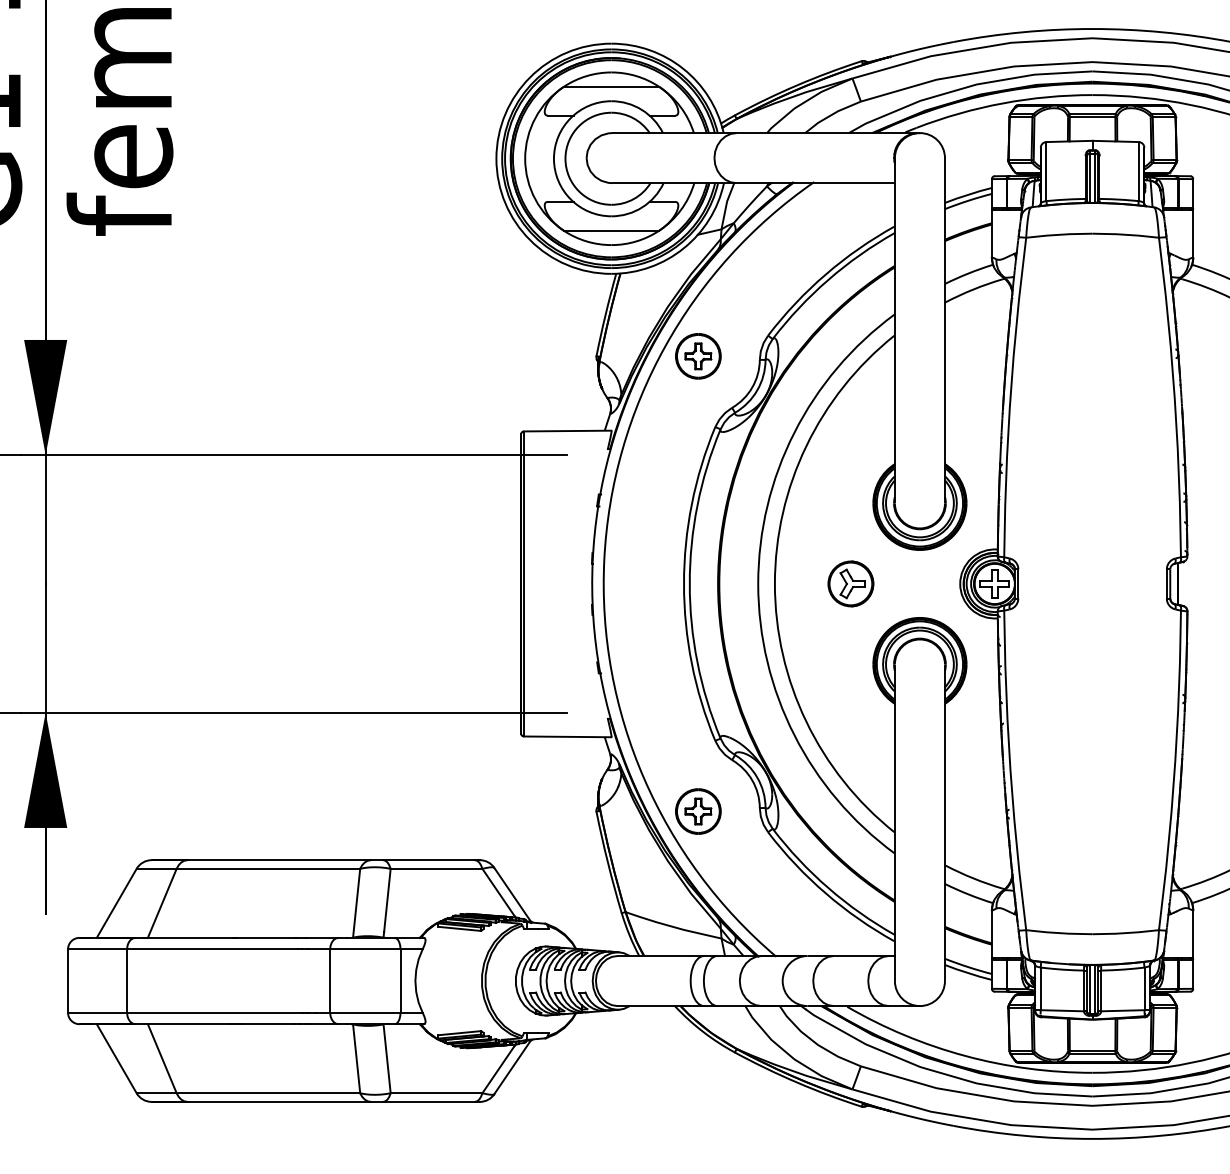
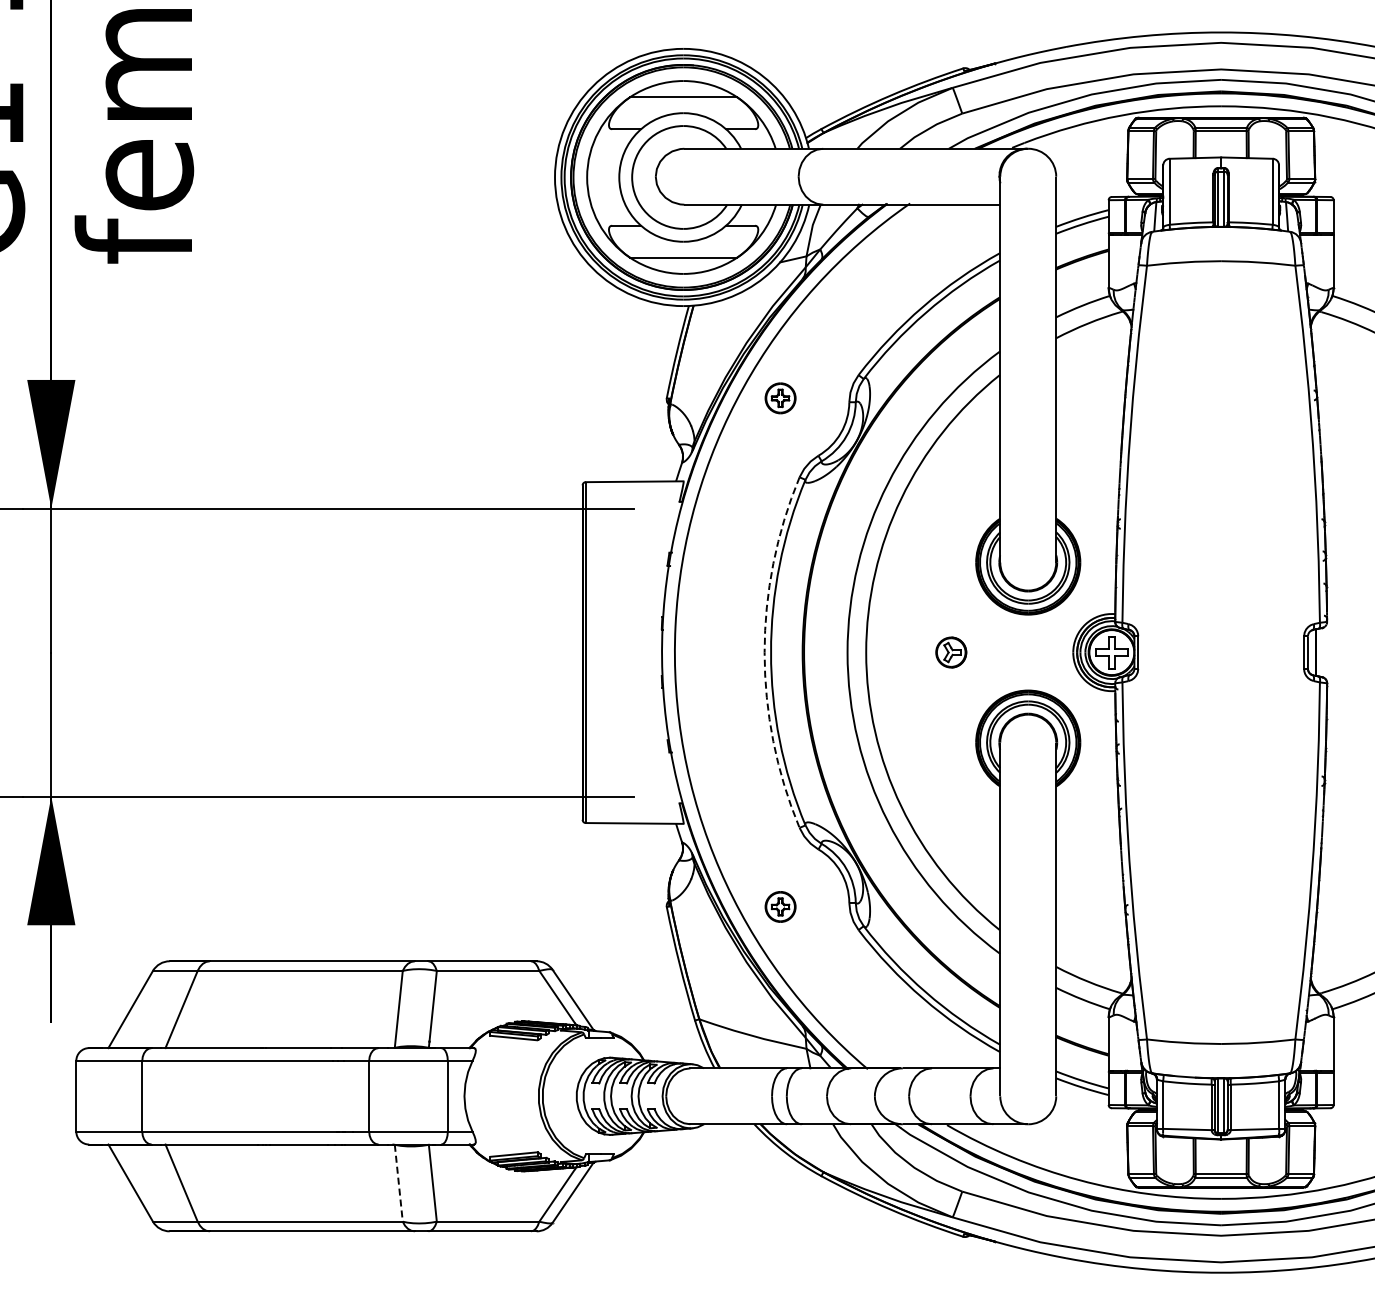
part: (698, 356) -> (780, 398), size x0.6
arc: (683, 583) -> (764, 652), solid -> dashed
part: (851, 583) -> (951, 652), size x0.6
part: (698, 811) -> (780, 906), size x0.6
line: (356, 1059) -> (398, 1183), solid -> dashed

